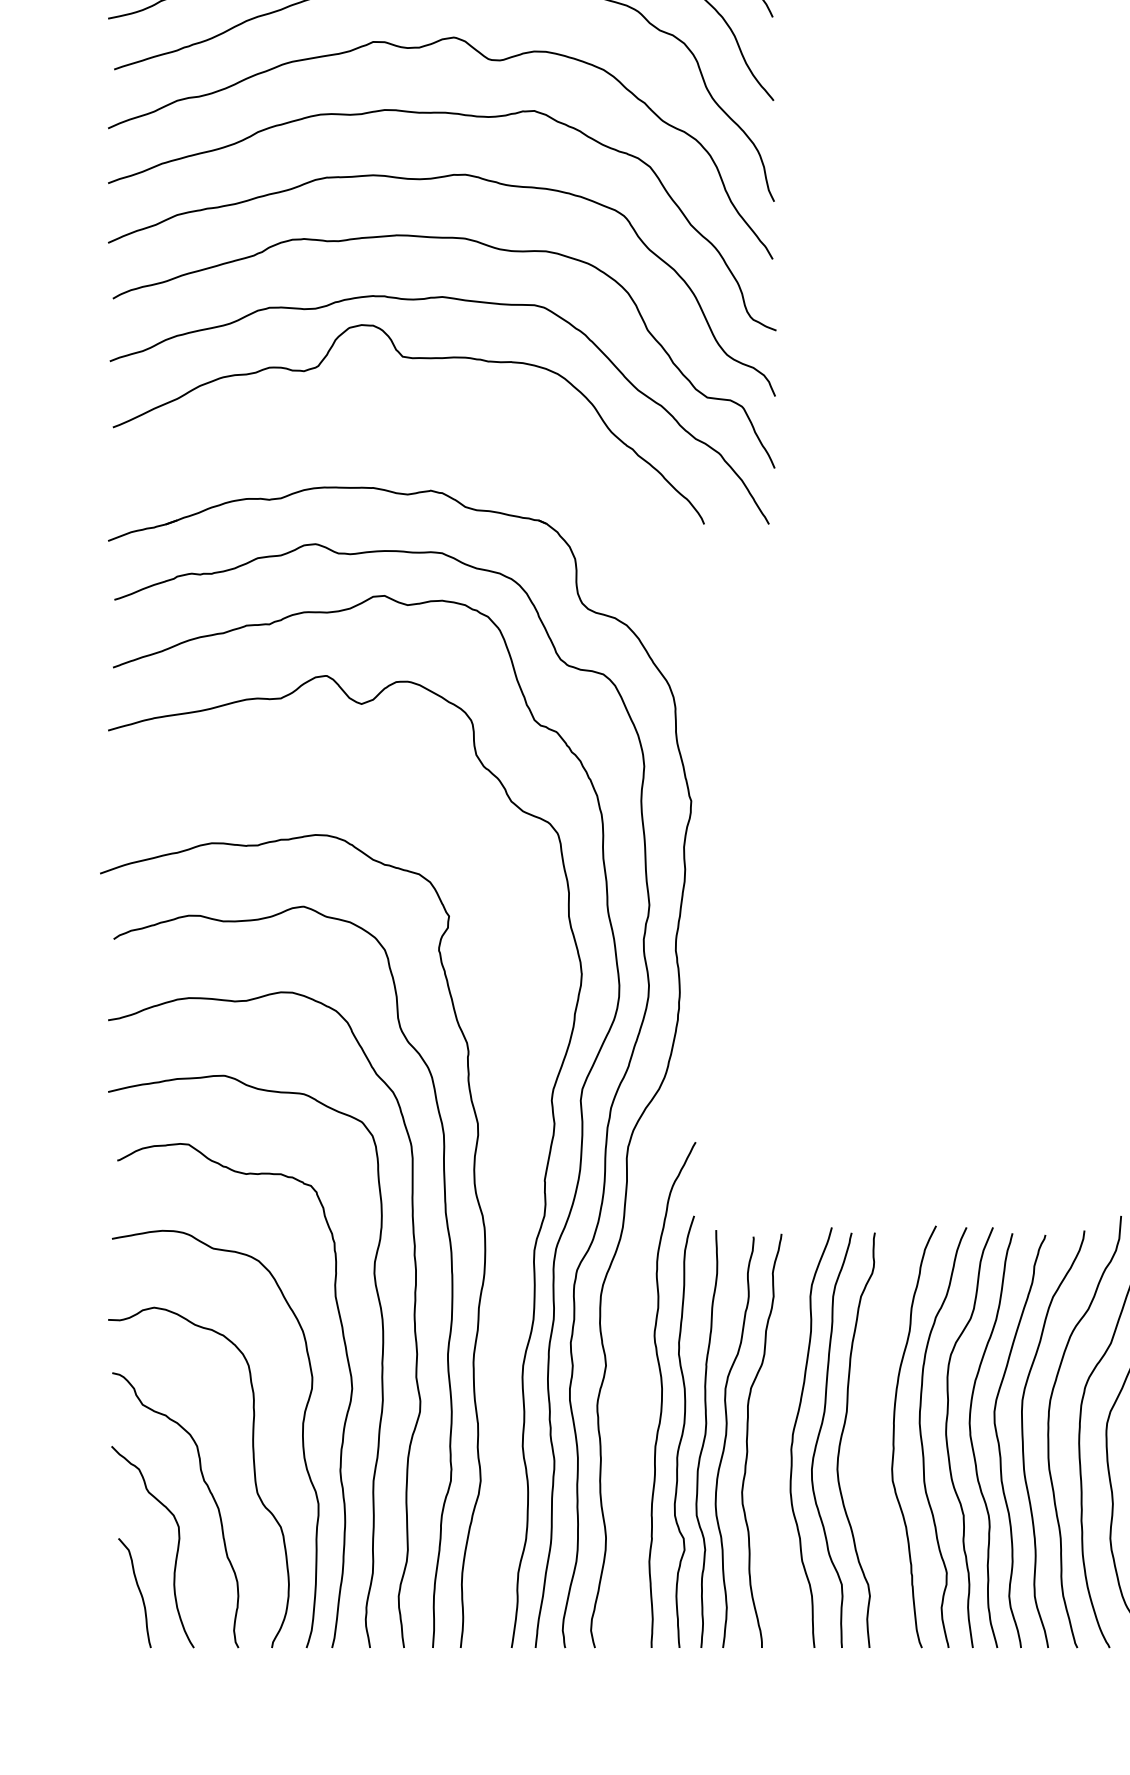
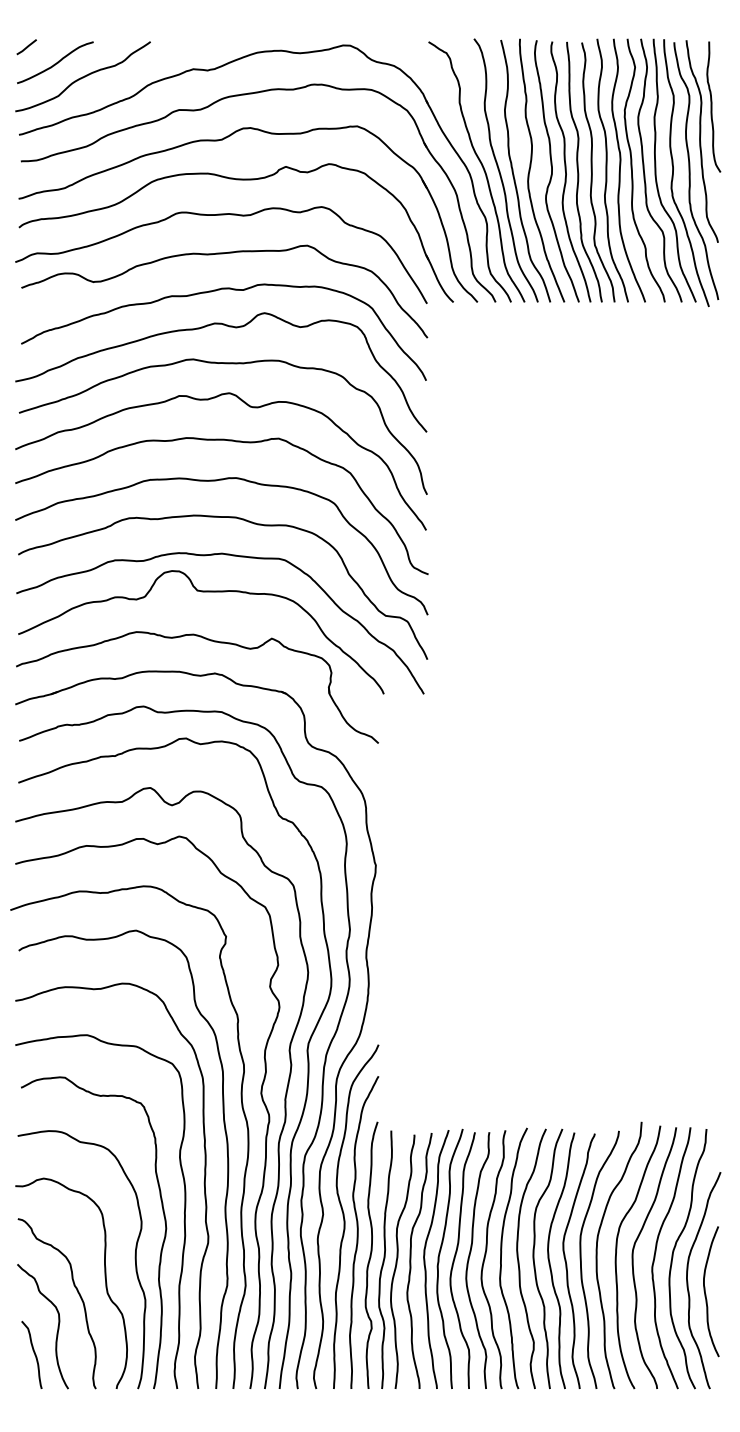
part: (423, 439) -> (210, 641), added
curve: (504, 1173) -> (260, 1095), added
curve: (642, 1373) -> (345, 1219), added
curve: (771, 1438) -> (425, 1259), added
curve: (868, 1438) -> (485, 1259), added

